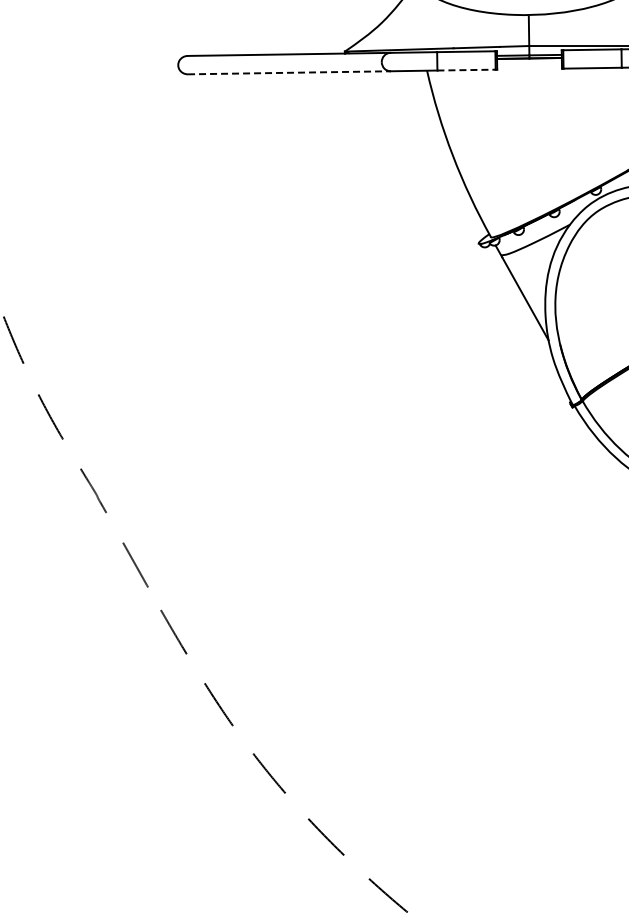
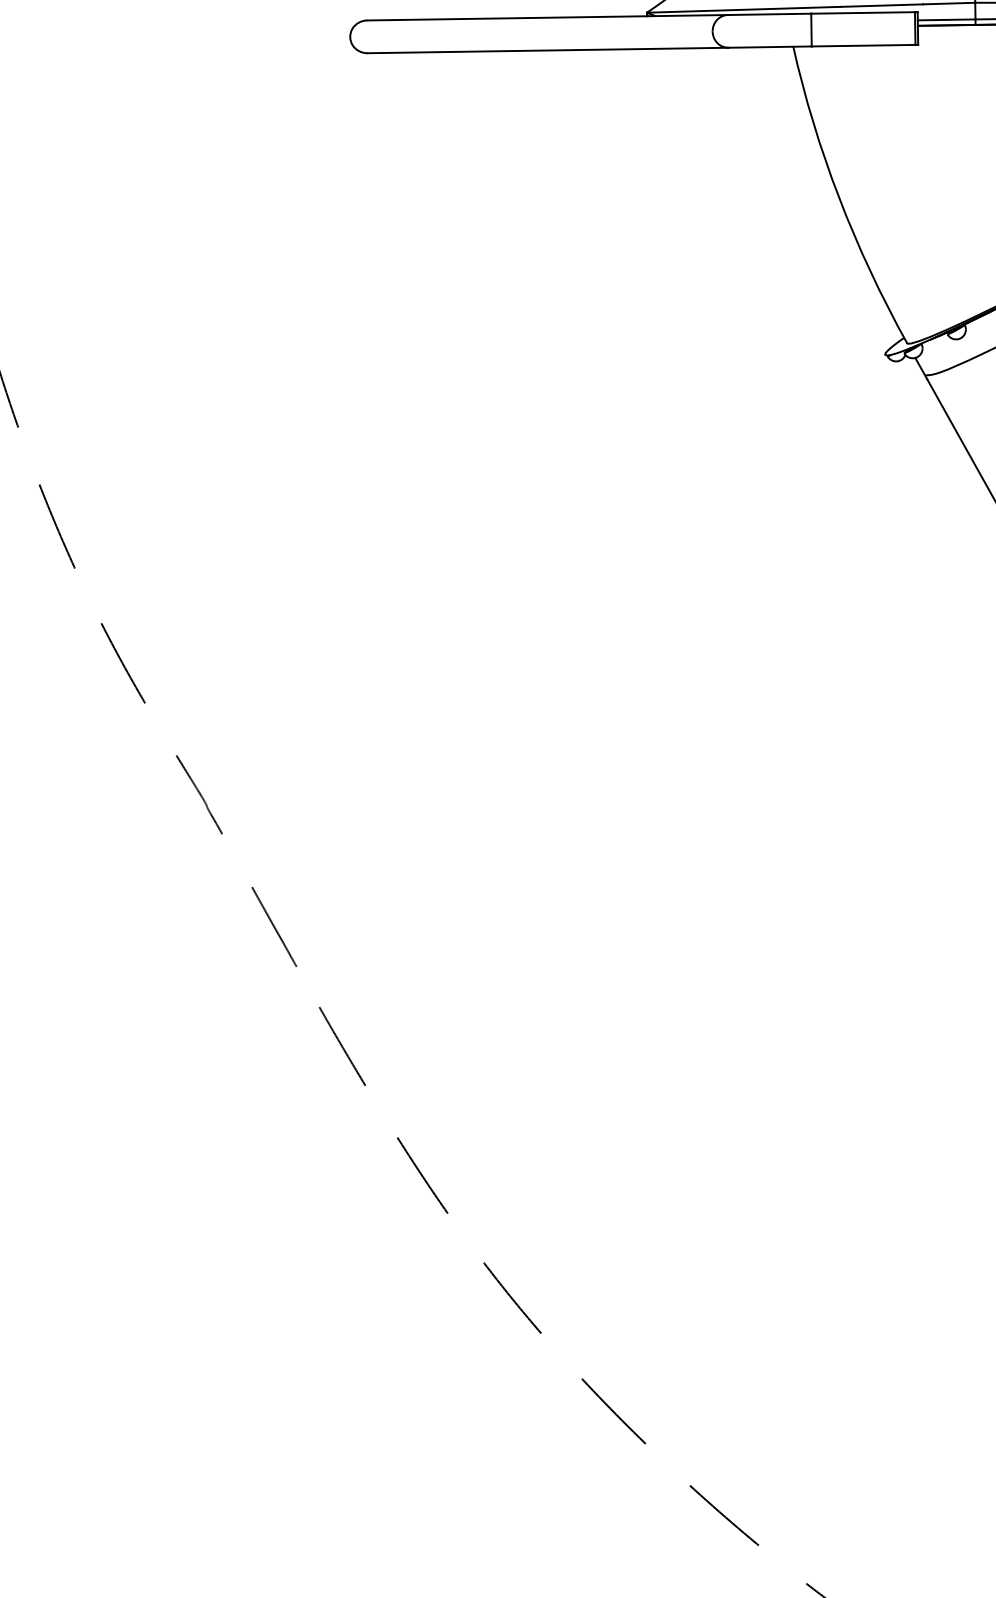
line: (467, 70) -> (865, 46), dashed -> solid
line: (289, 72) -> (548, 49), dashed -> solid

